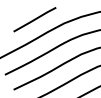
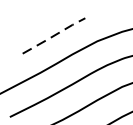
line: (34, 19) -> (53, 35), solid -> dashed

